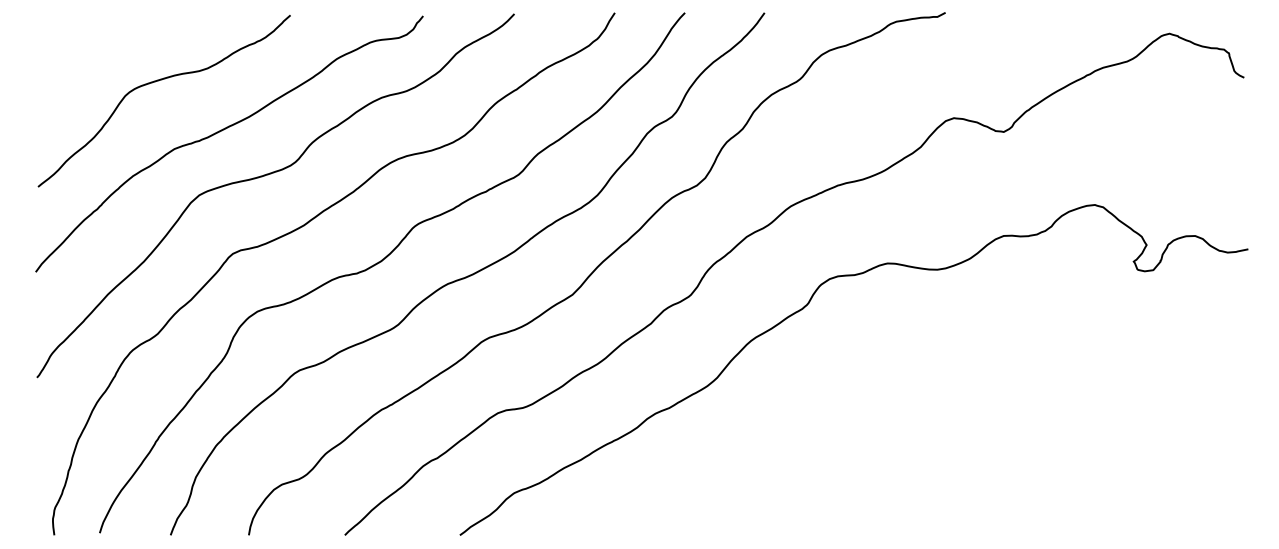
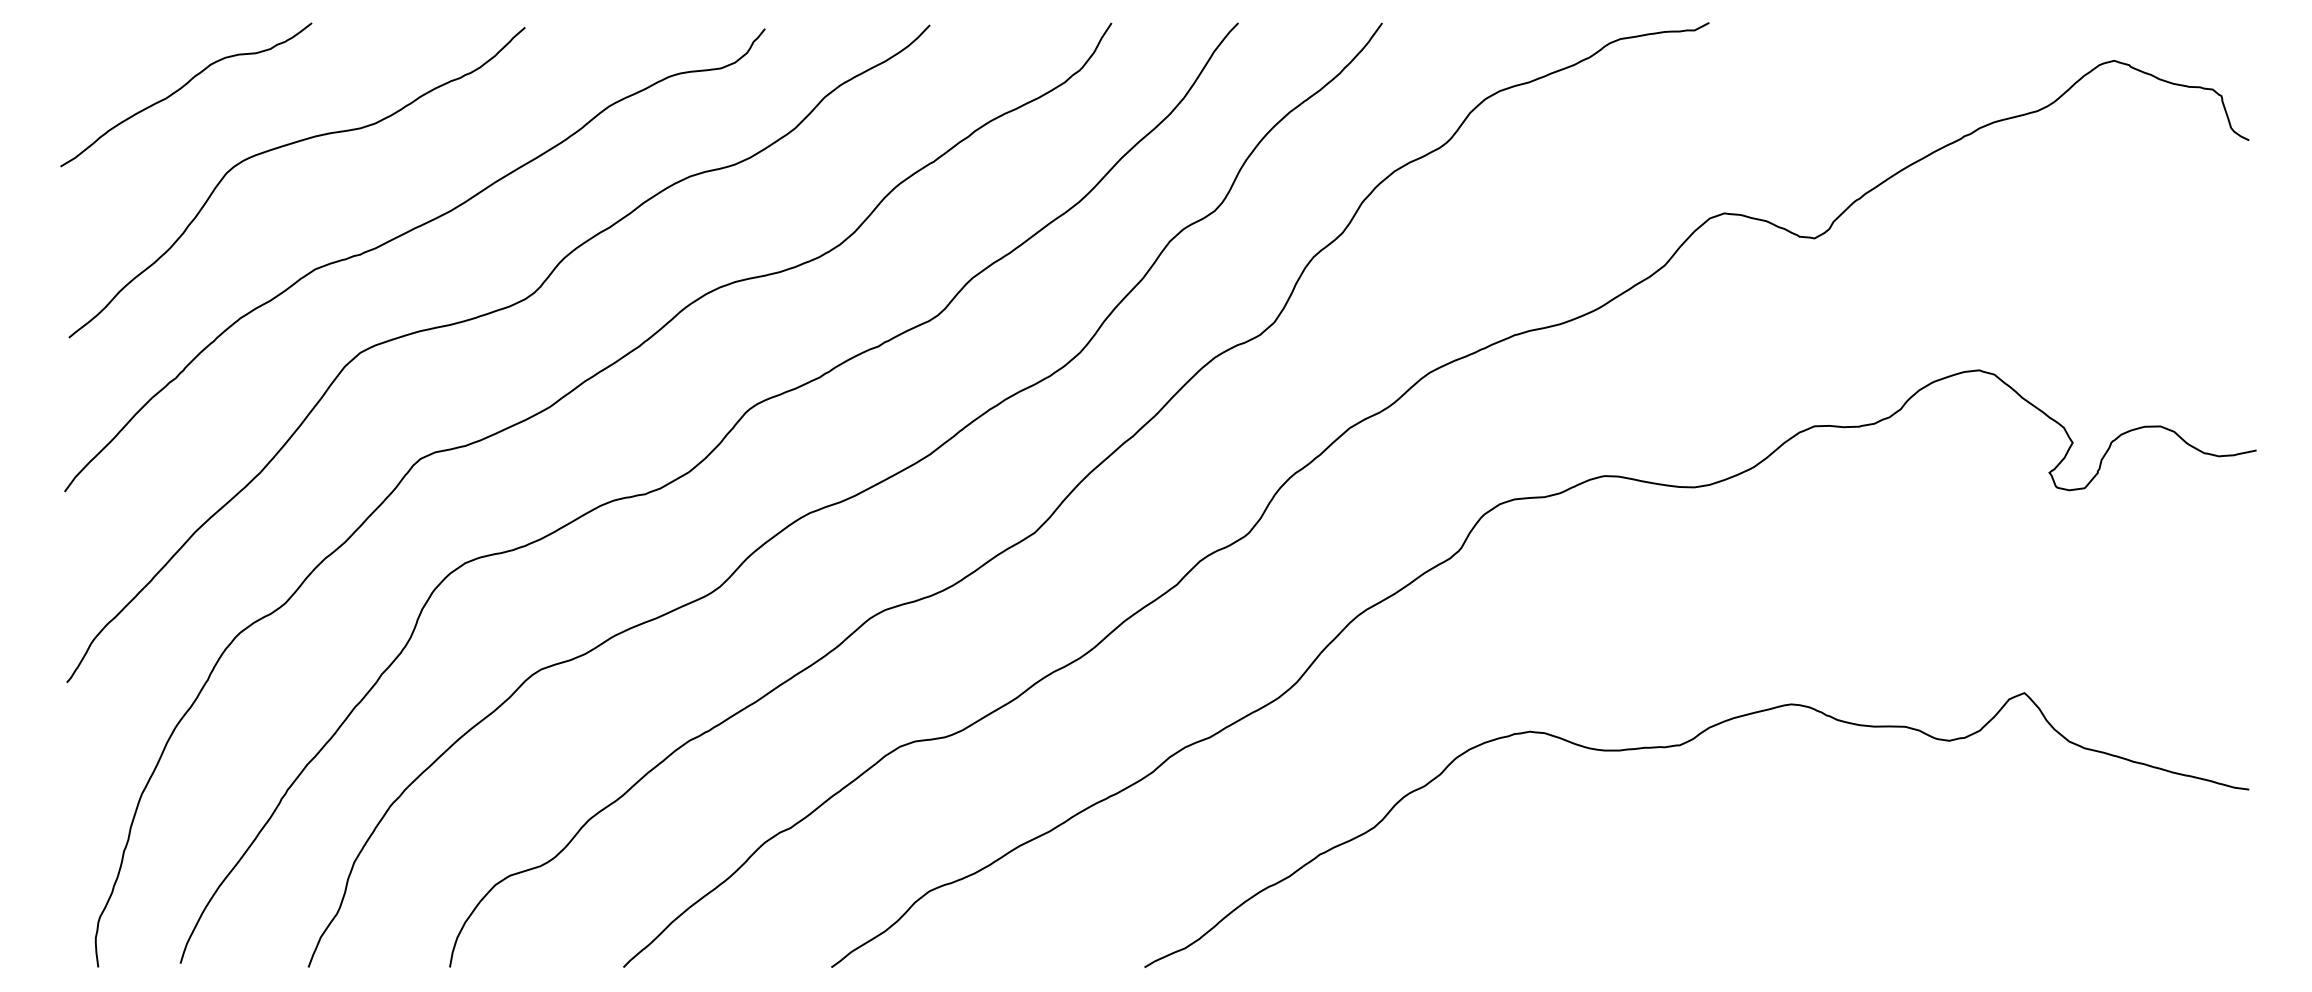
curve: (101, 49) -> (183, 89), added
curve: (929, 413) -> (1680, 747), added

